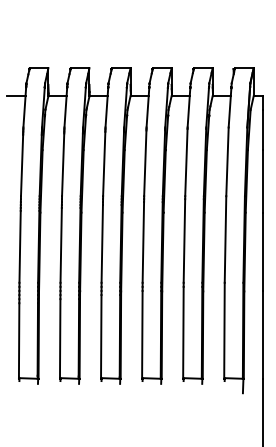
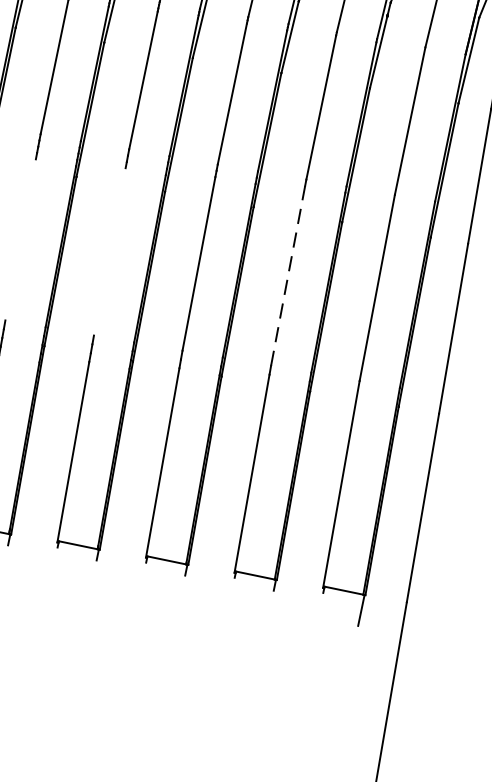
line: (184, 240) -> (288, 274), solid -> dashed
line: (101, 243) -> (108, 250), removed
line: (60, 244) -> (19, 237), removed

